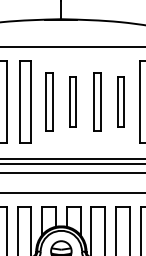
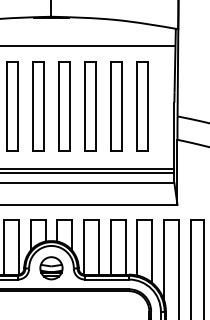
part: (49, 102) -> (38, 106), size x1.43
part: (73, 102) -> (64, 106), size x1.67
part: (97, 102) -> (90, 106), size x1.43
part: (121, 102) -> (116, 106), size x1.67

